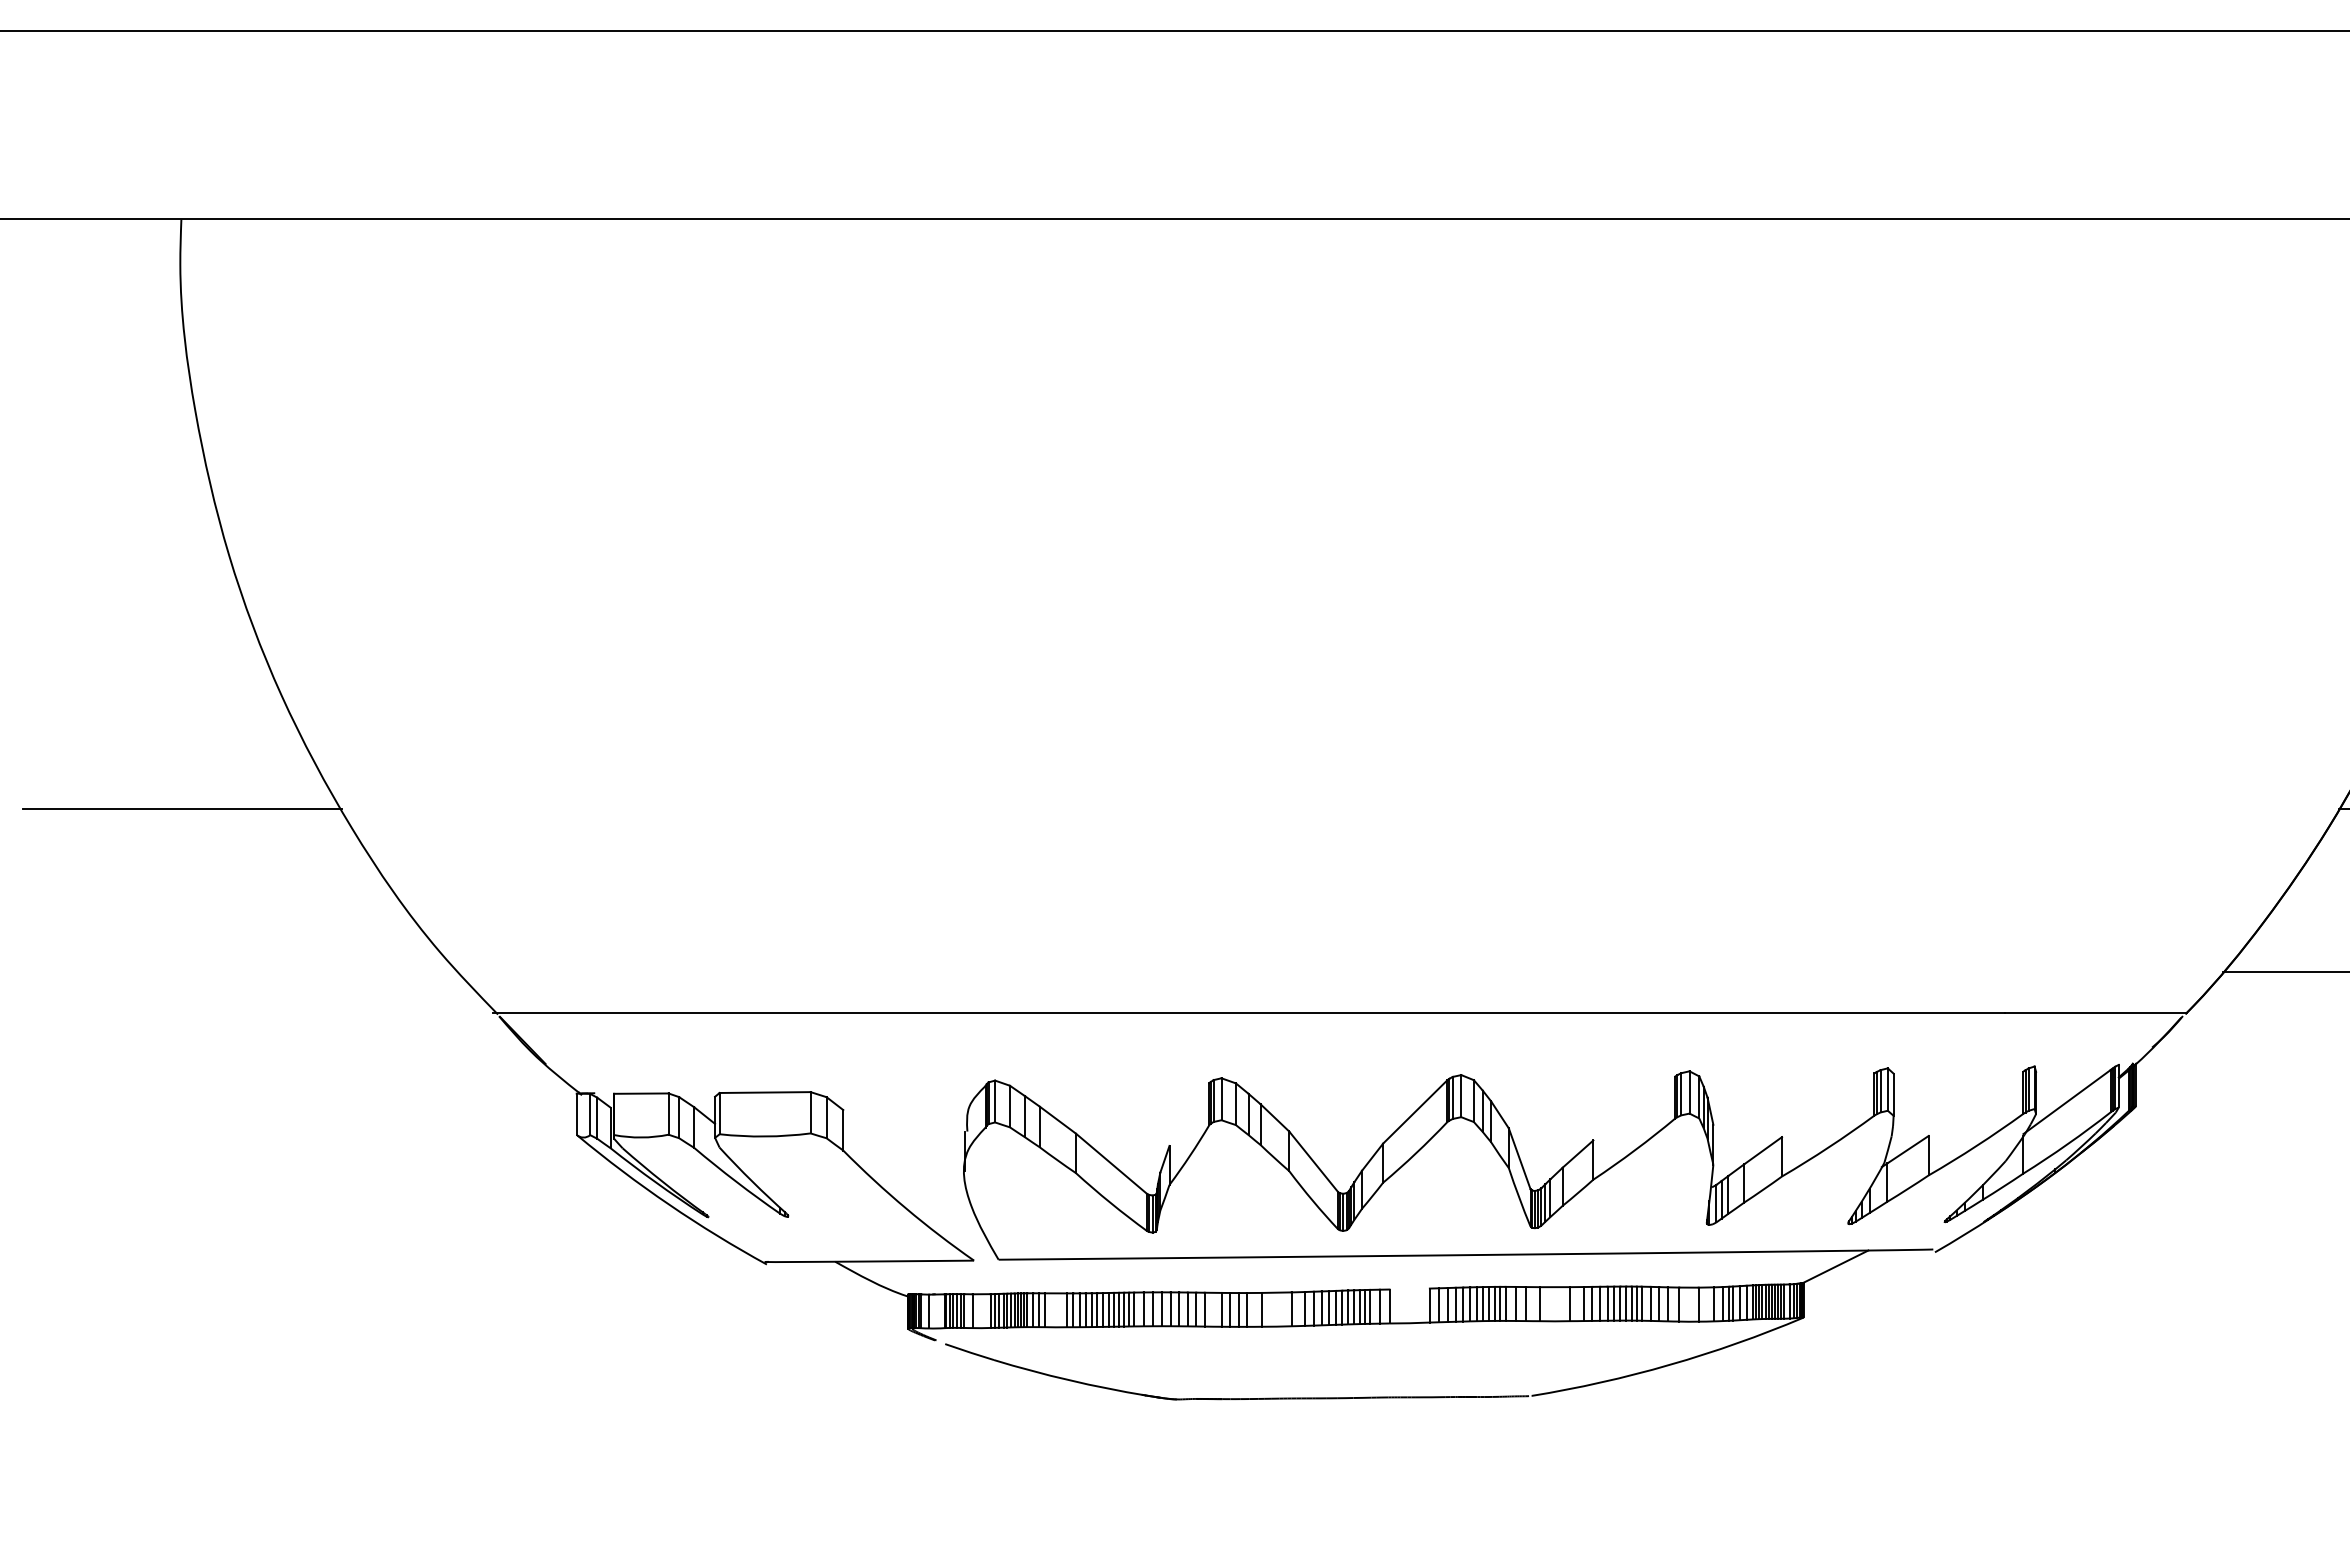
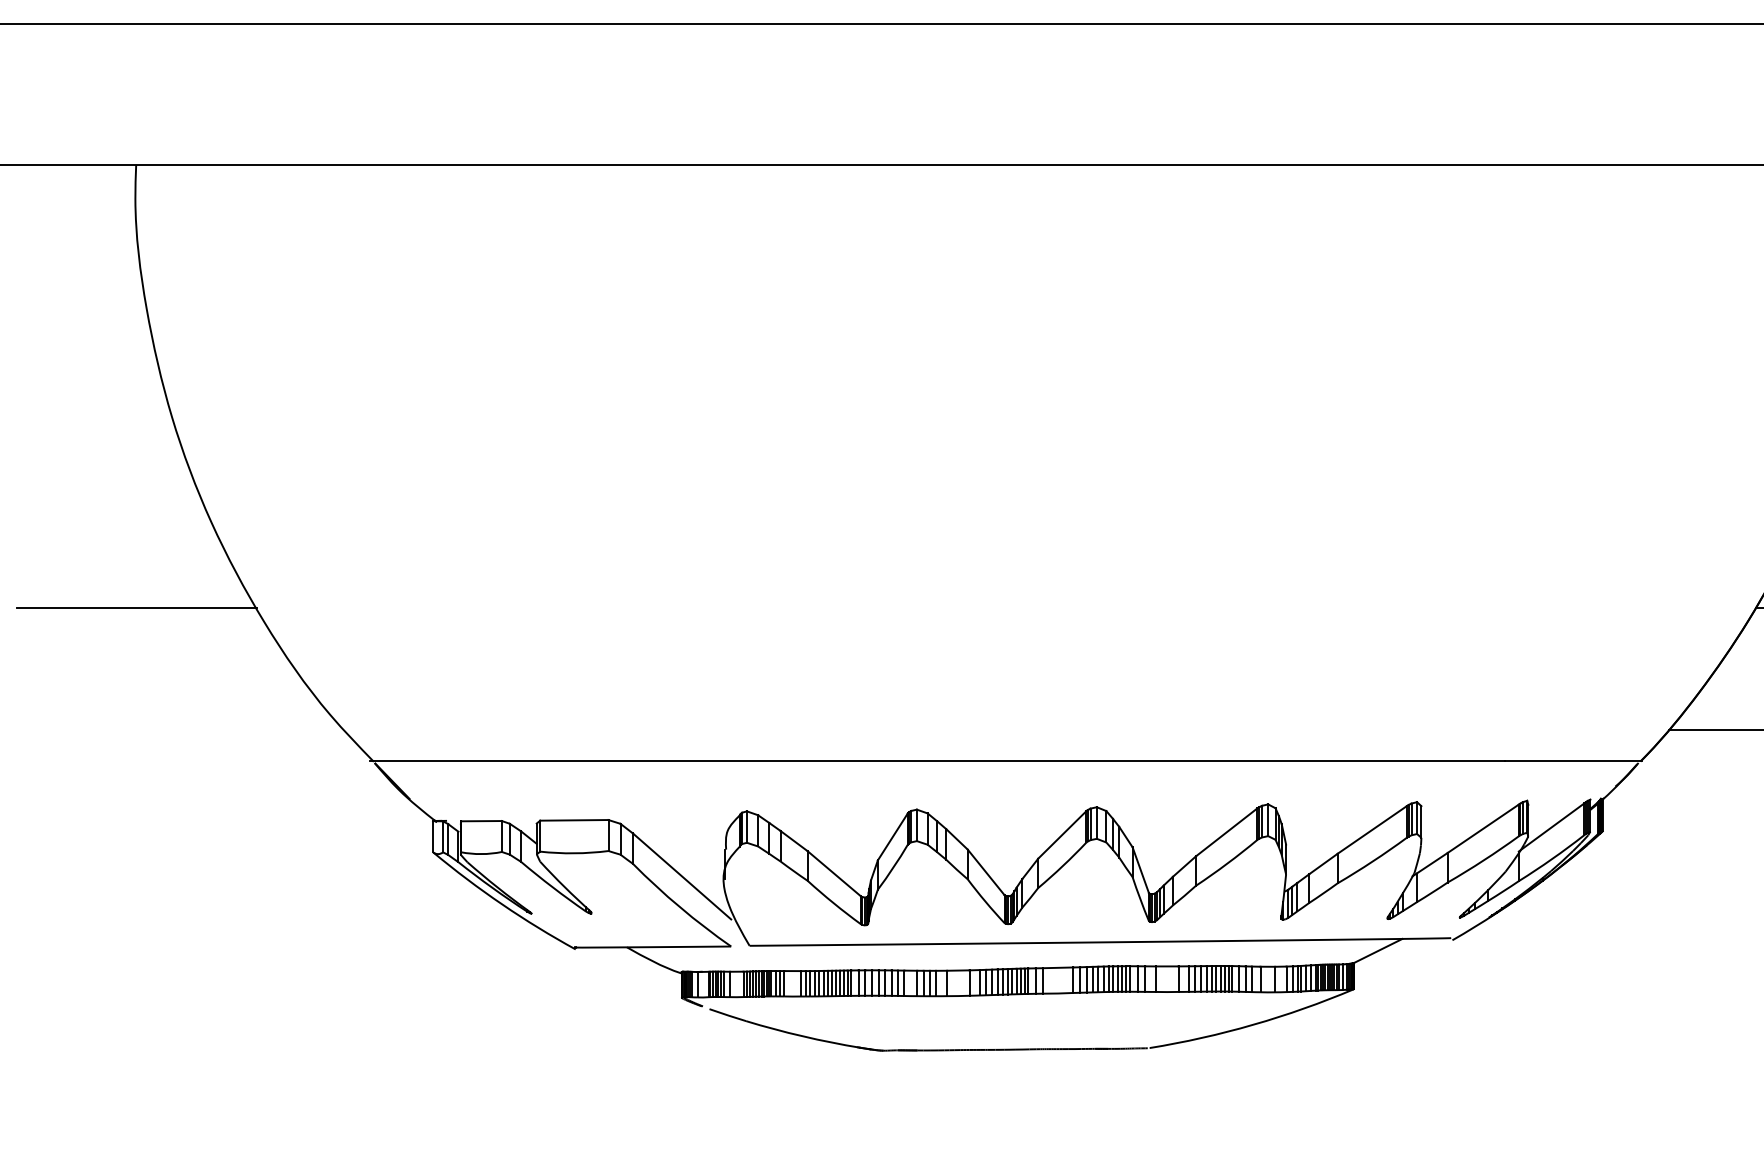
line: (1975, 1103) -> (1482, 828), added
line: (1828, 1105) -> (1372, 830), added
line: (1634, 1108) -> (1226, 832), added
line: (1189, 1114) -> (892, 836), added
line: (908, 1167) -> (681, 876), added
line: (1409, 1288) -> (1058, 967), added

